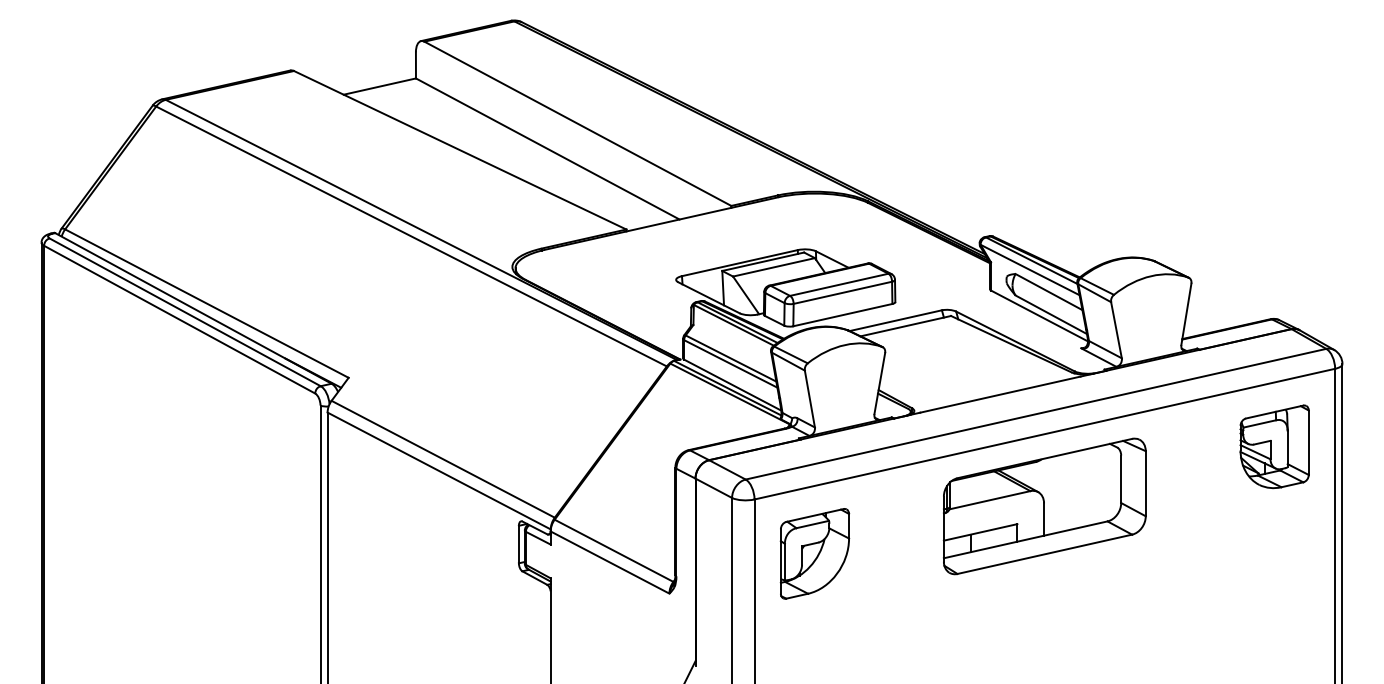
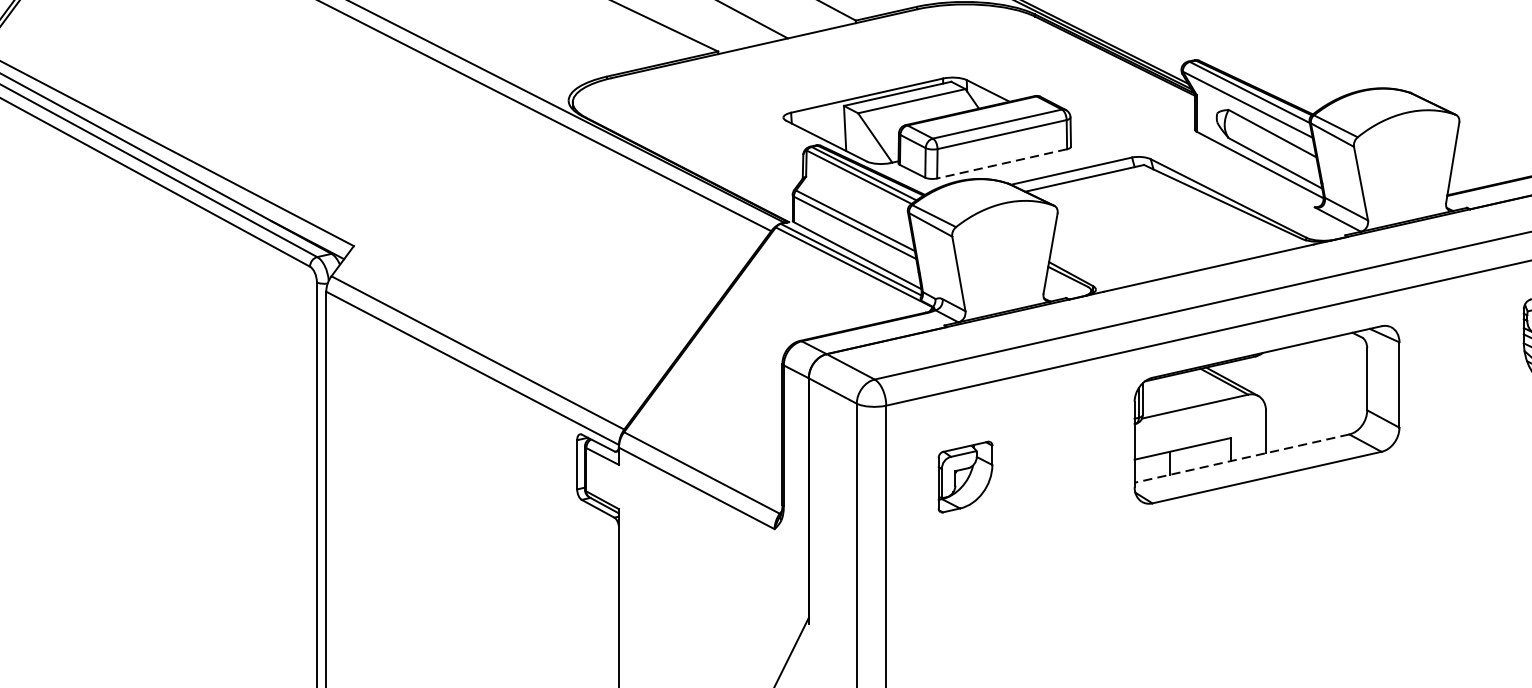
line: (842, 315) -> (1001, 164), solid -> dashed
line: (1025, 539) -> (1241, 458), solid -> dashed
part: (814, 553) -> (964, 476), size x0.6

